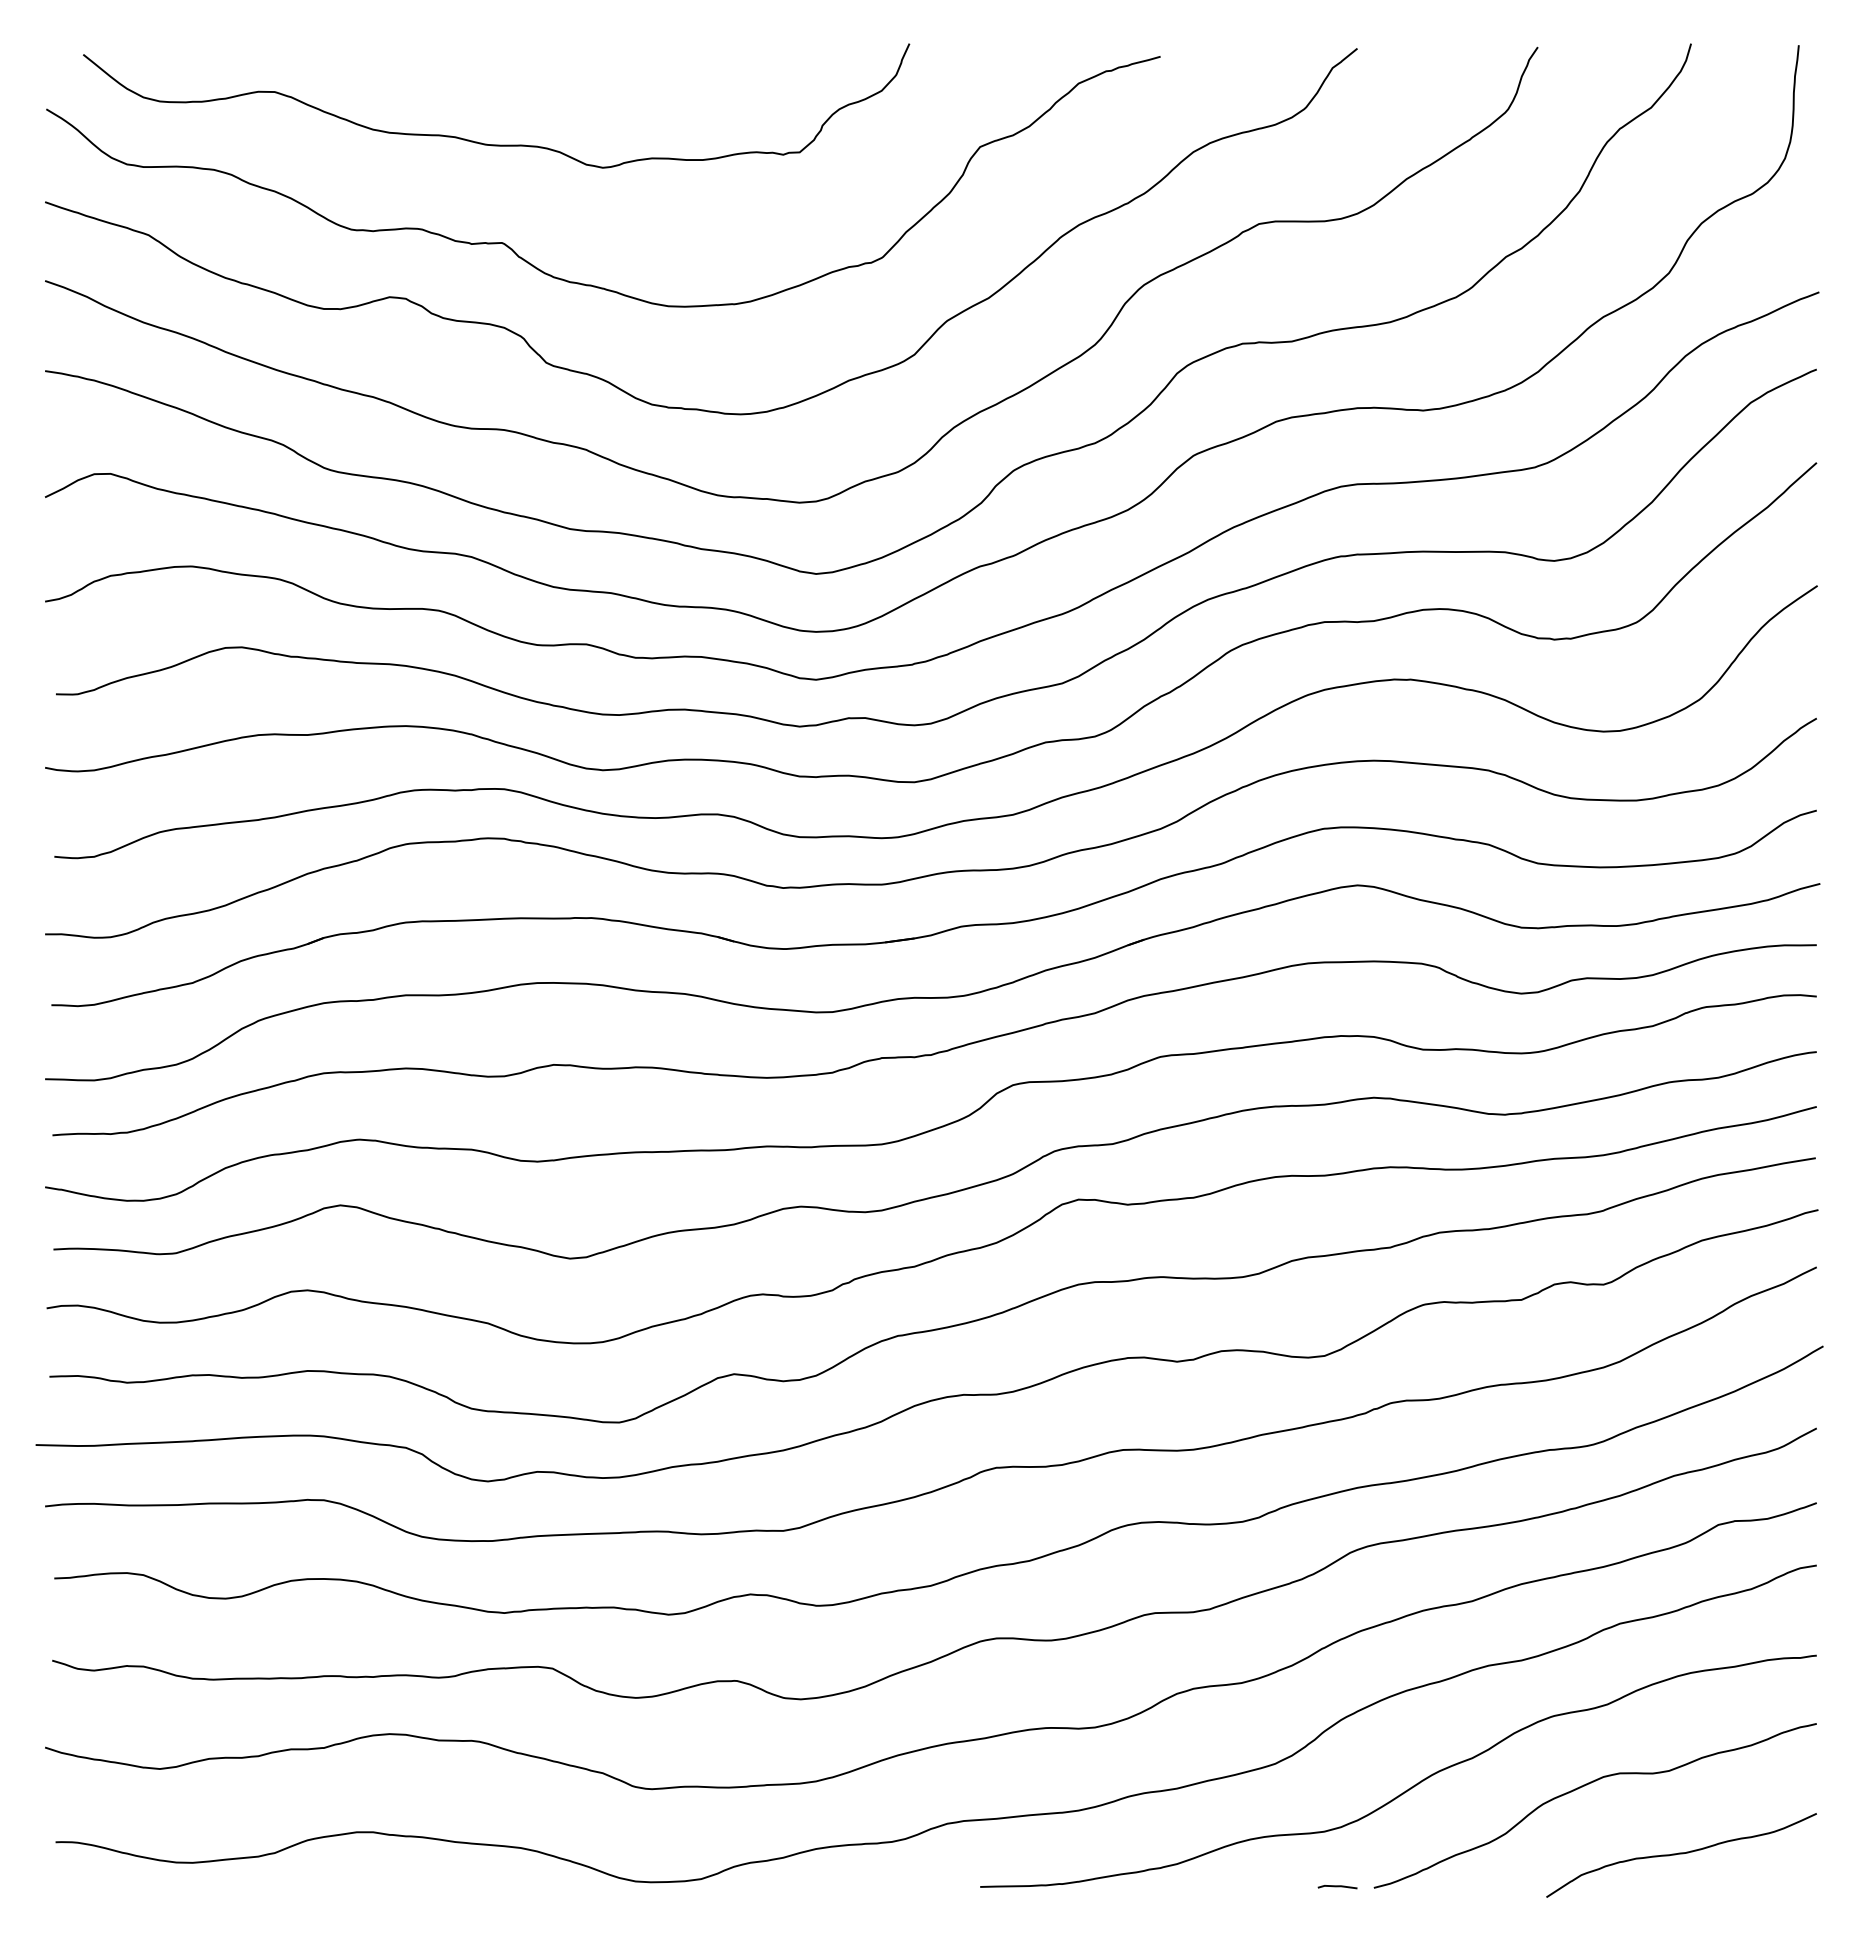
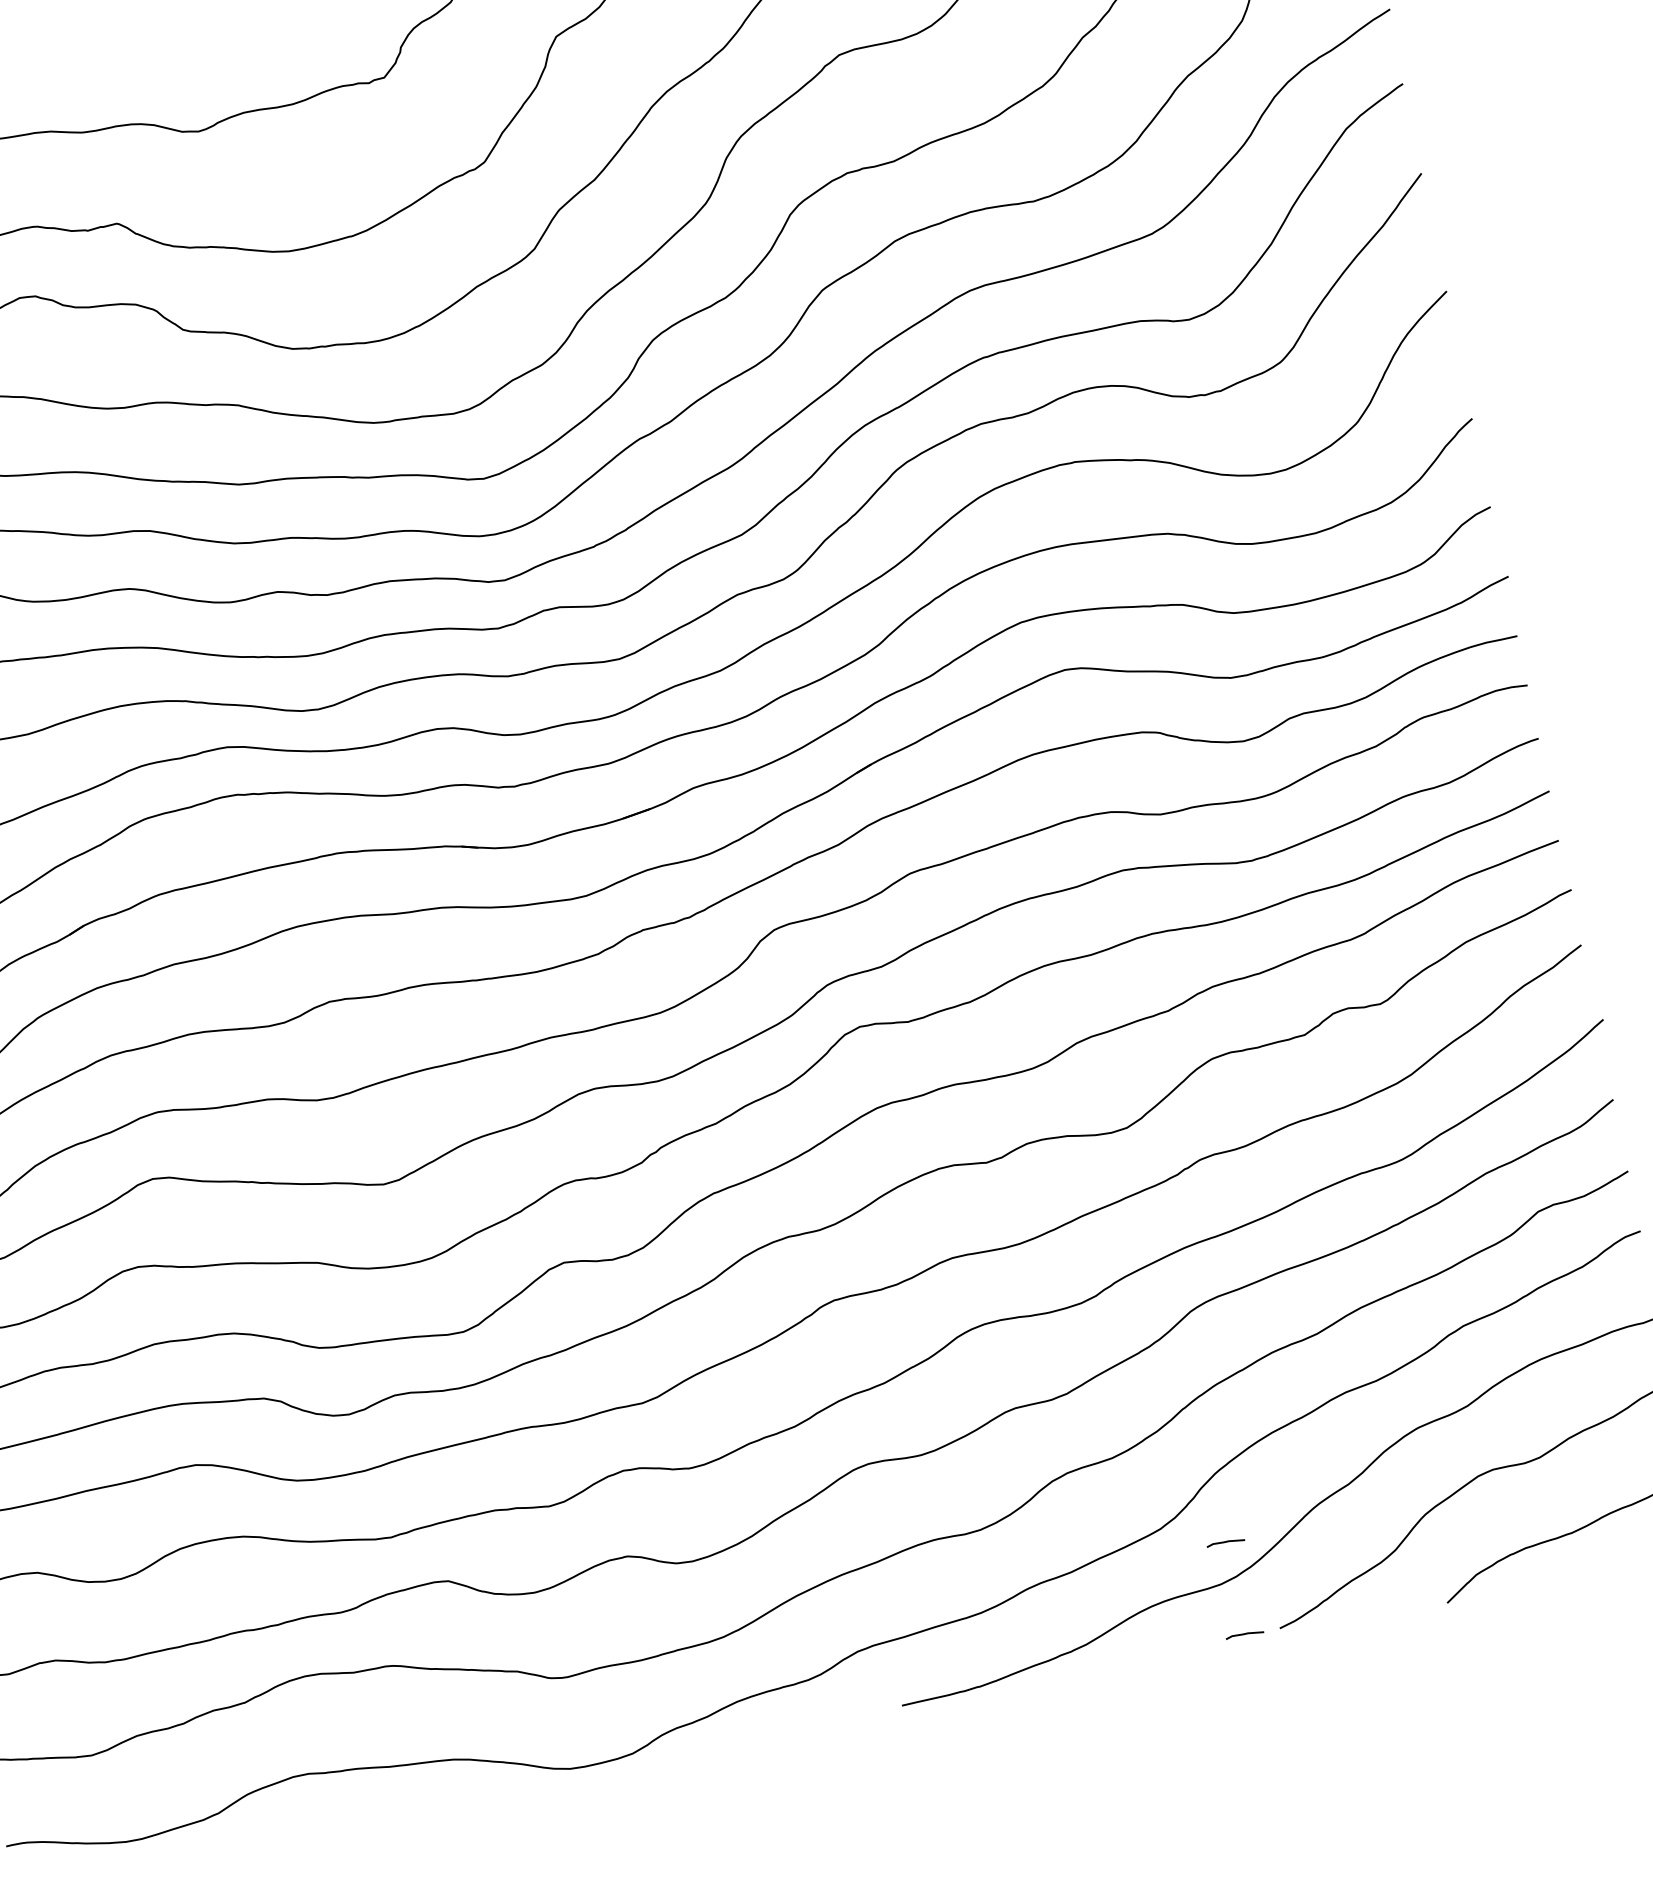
line: (1337, 1791) -> (1225, 1543), added

